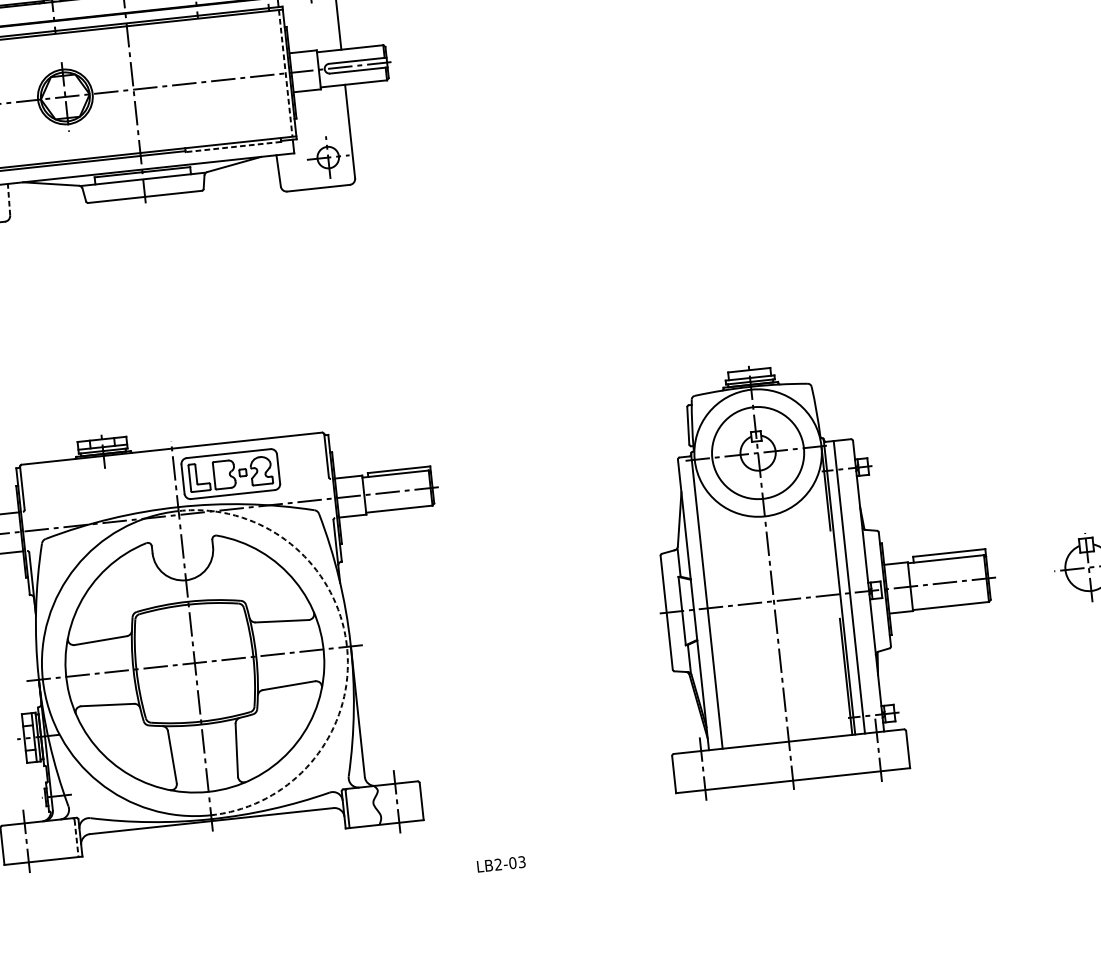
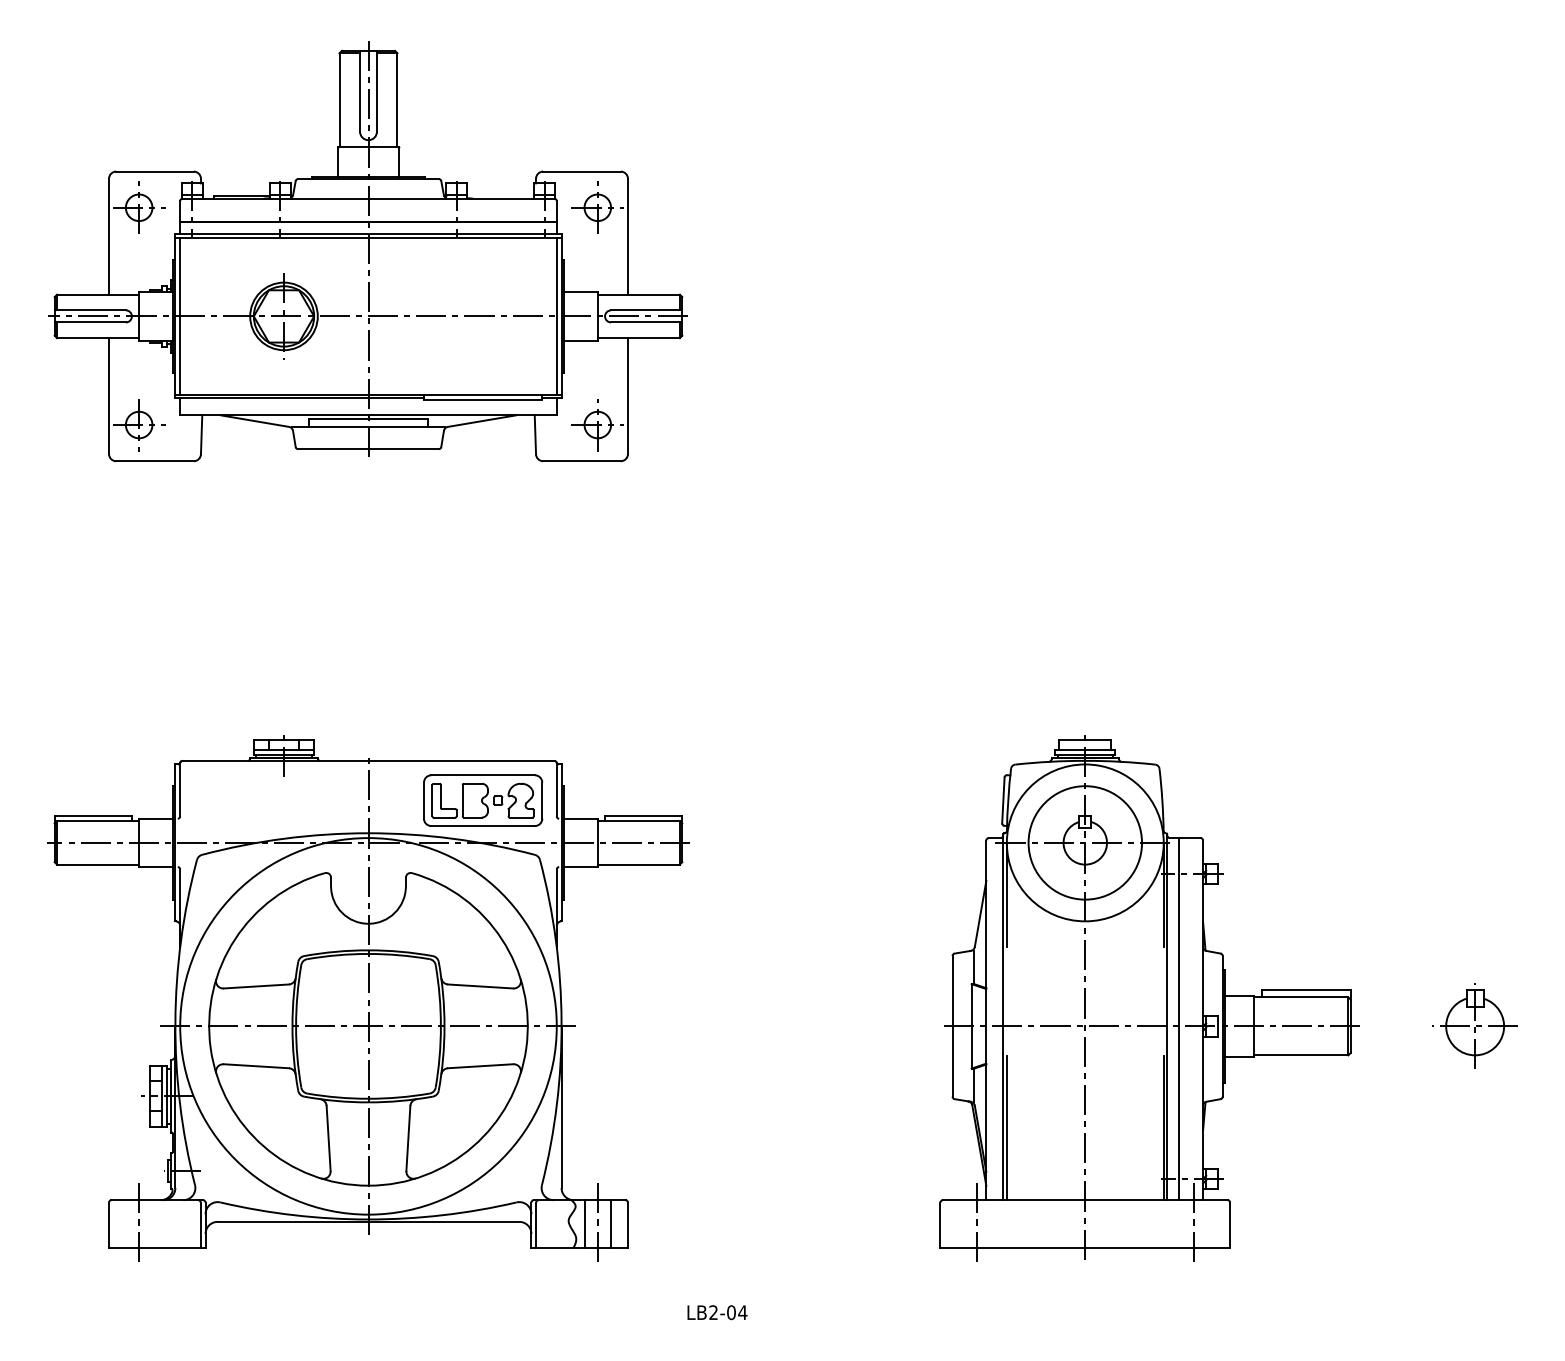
line: (285, 73) -> (556, 316), dashed -> solid
line: (232, 146) -> (482, 399), dashed -> solid
line: (8, 199) -> (201, 434), dashed -> solid
part: (231, 473) -> (483, 800), moved
line: (698, 501) -> (1006, 894), added
arc: (346, 647) -> (556, 1026), dashed -> solid
line: (719, 690) -> (1006, 1128), added
line: (408, 802) -> (611, 1224), added
line: (386, 804) -> (584, 1224), added
line: (76, 838) -> (200, 1225), dashed -> solid
text: (521, 862) -> (742, 1312), LB2-03 -> LB2-04

